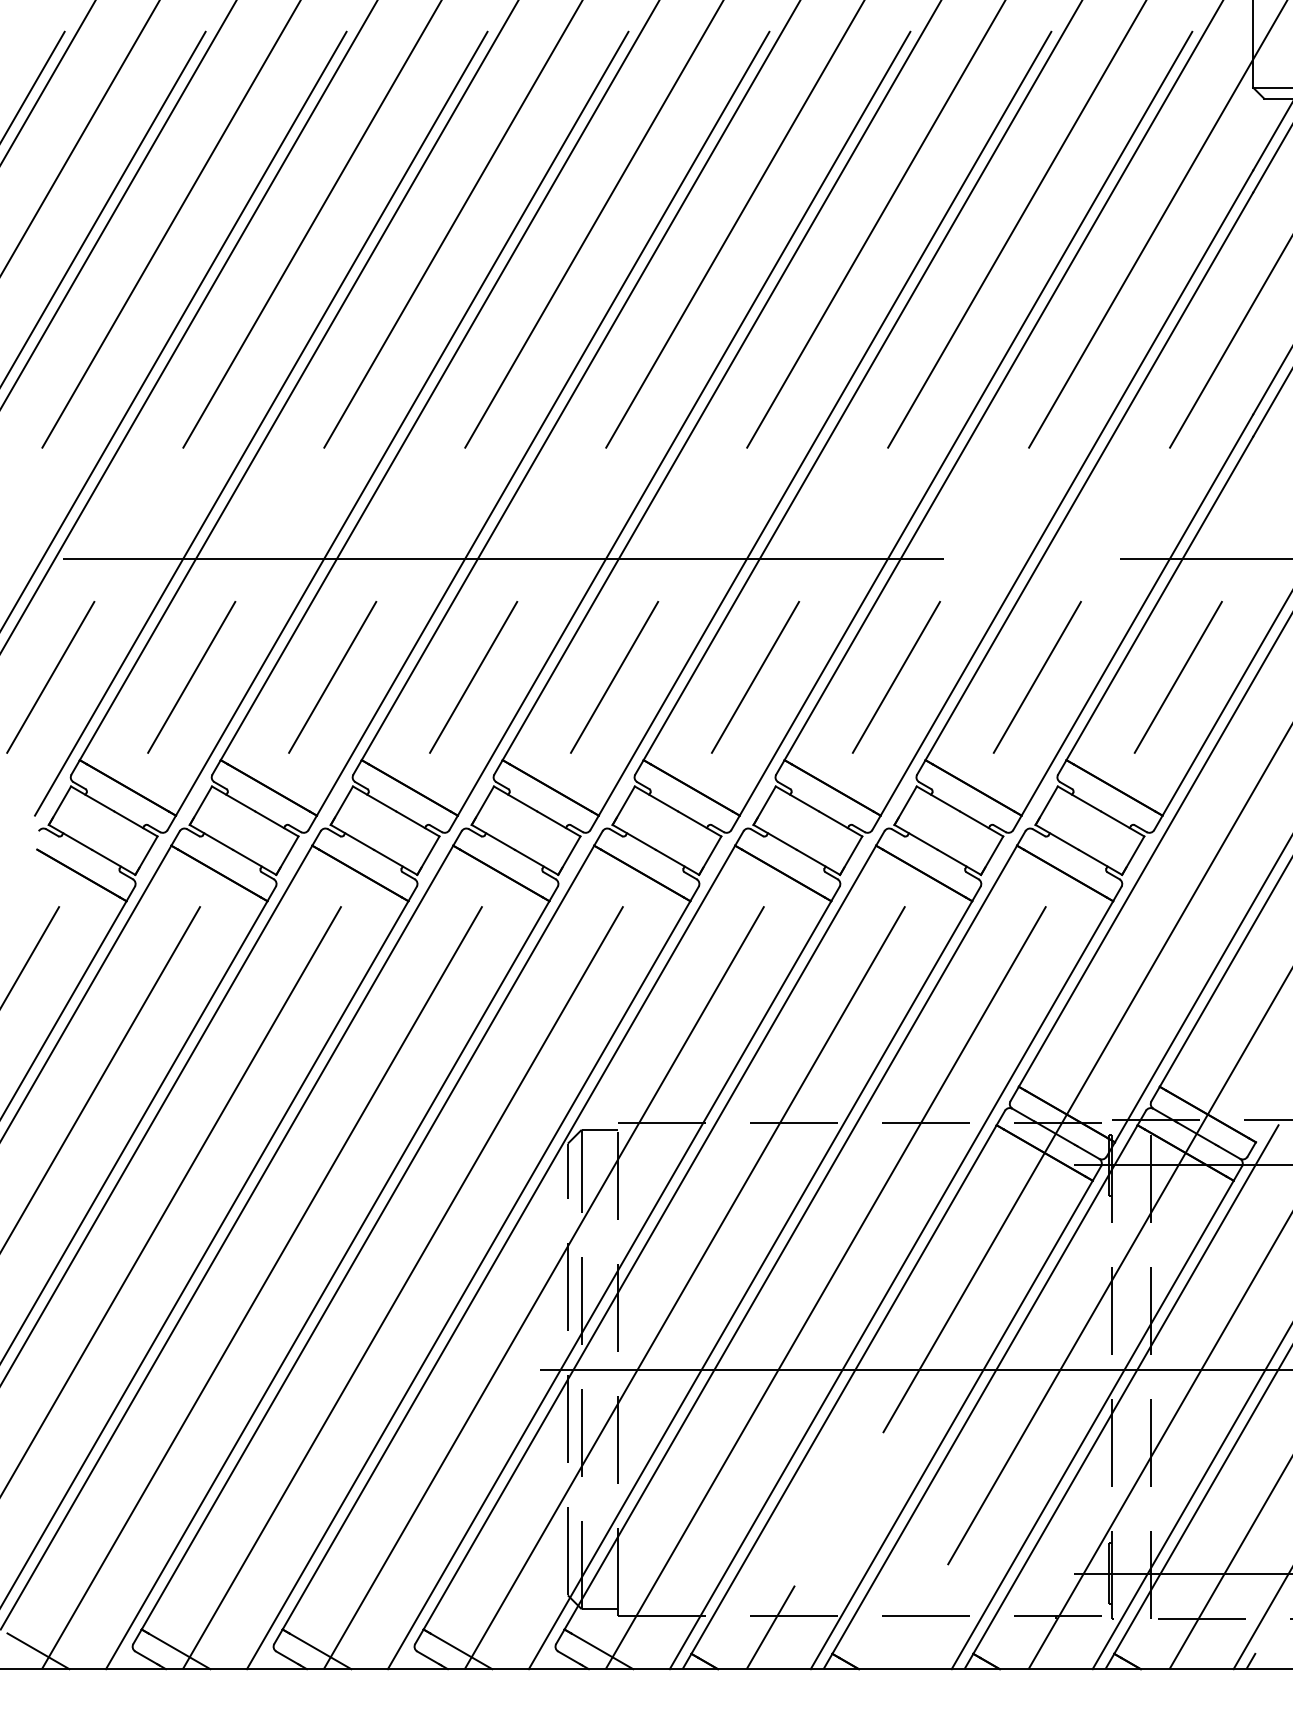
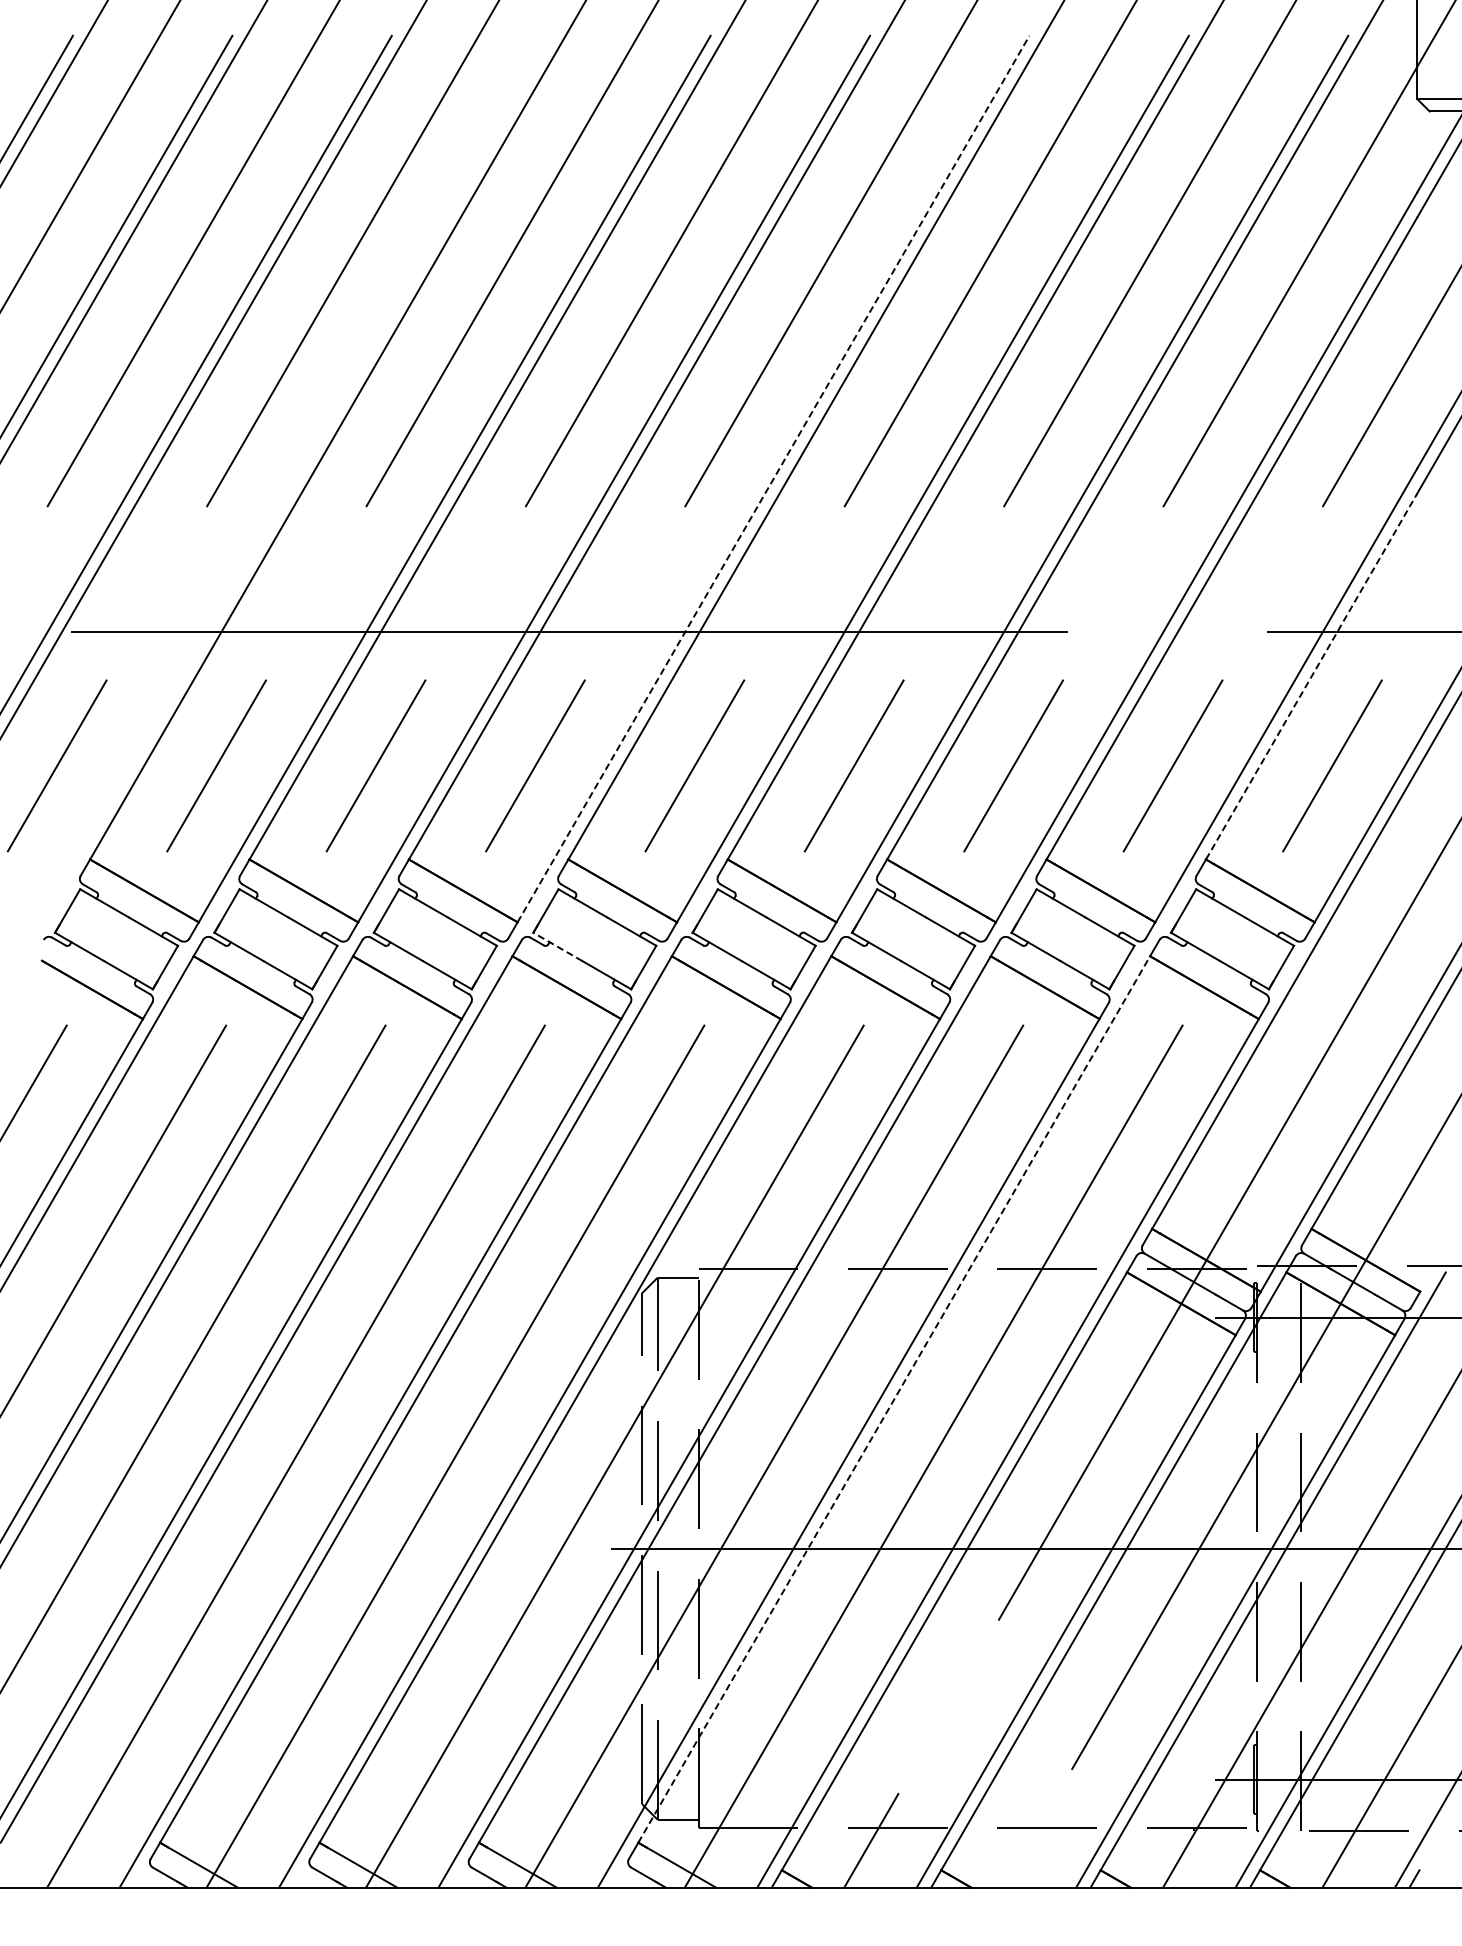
line: (261, 423) -> (295, 478), removed
line: (684, 424) -> (773, 479), solid -> dashed
line: (1159, 598) -> (1311, 676), solid -> dashed
line: (493, 837) -> (557, 946), solid -> dashed
line: (791, 1237) -> (894, 1399), solid -> dashed
line: (38, 1651) -> (43, 1867), removed

